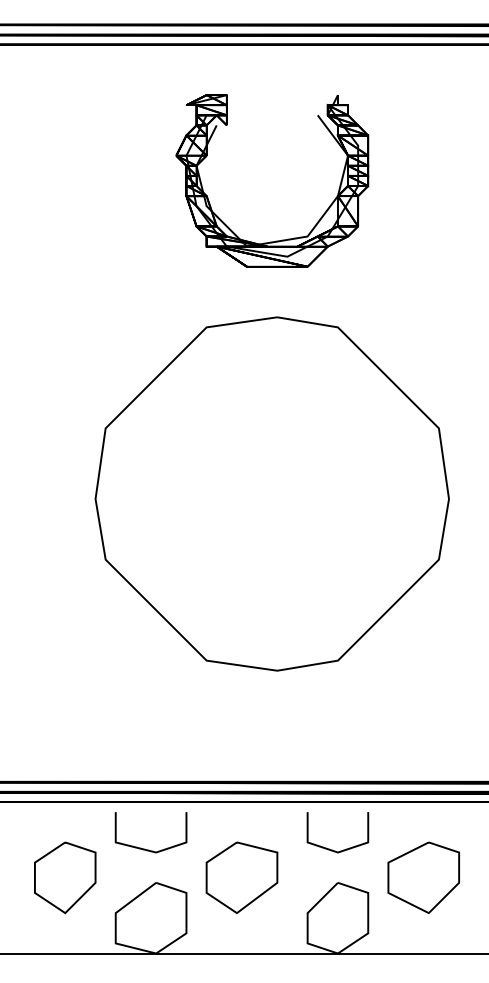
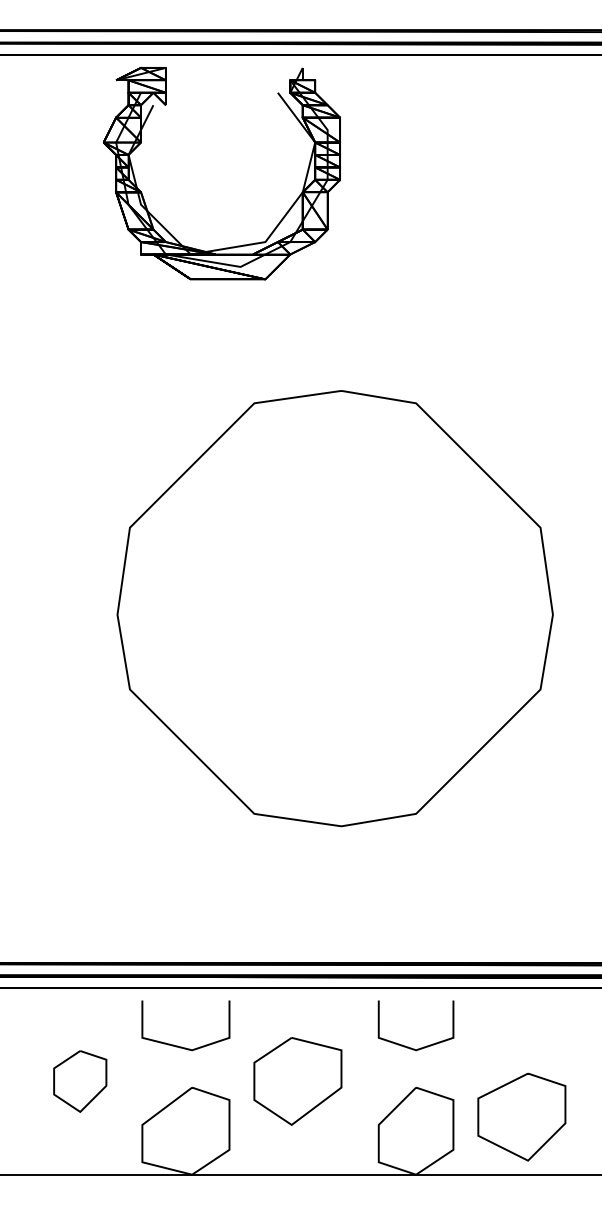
part: (282, 239) -> (234, 245), moved
part: (65, 877) -> (80, 1081), size x0.7
part: (423, 877) -> (521, 1116), moved

